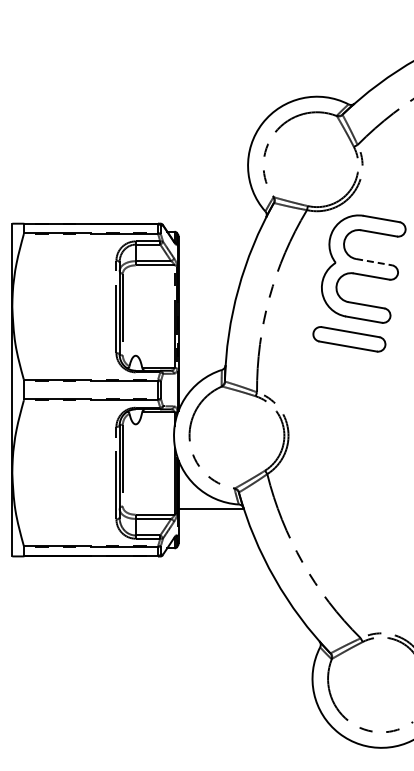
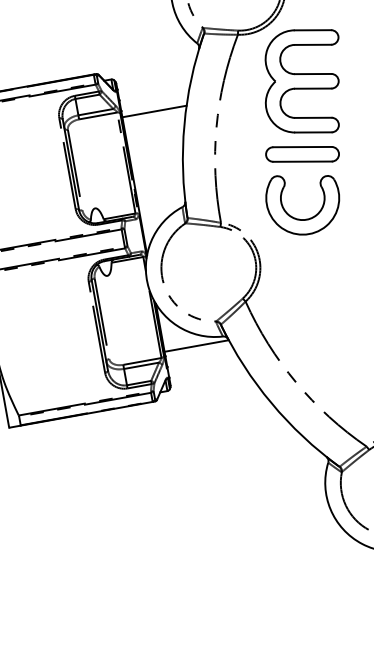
line: (374, 262) -> (313, 74), dashed -> solid
line: (210, 270) -> (153, 111), added
part: (336, 402) -> (301, 218), added

